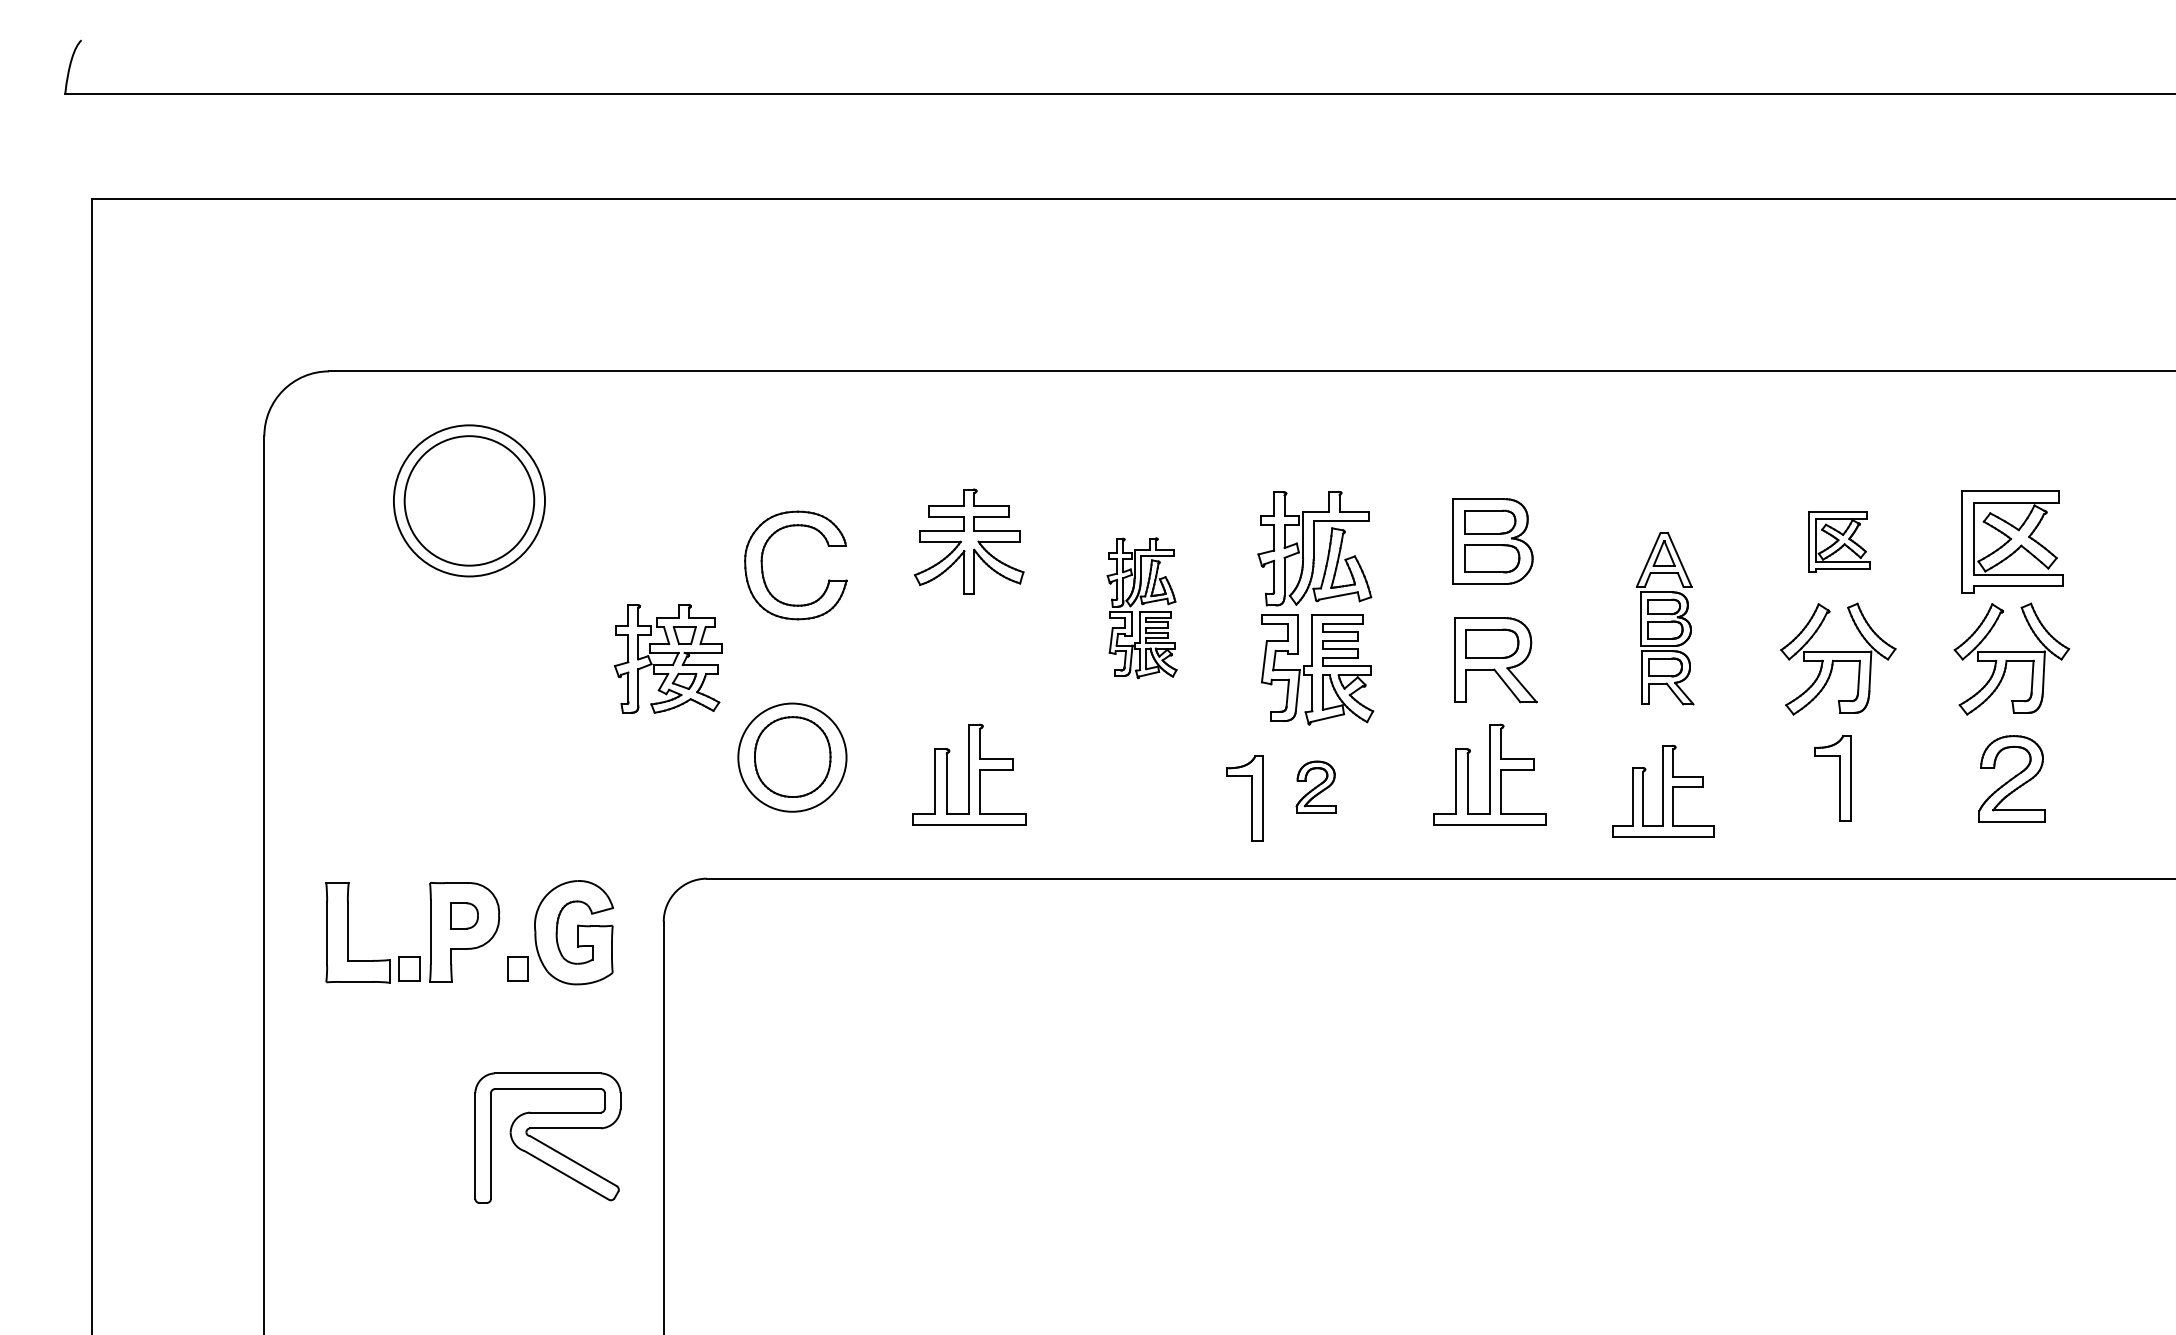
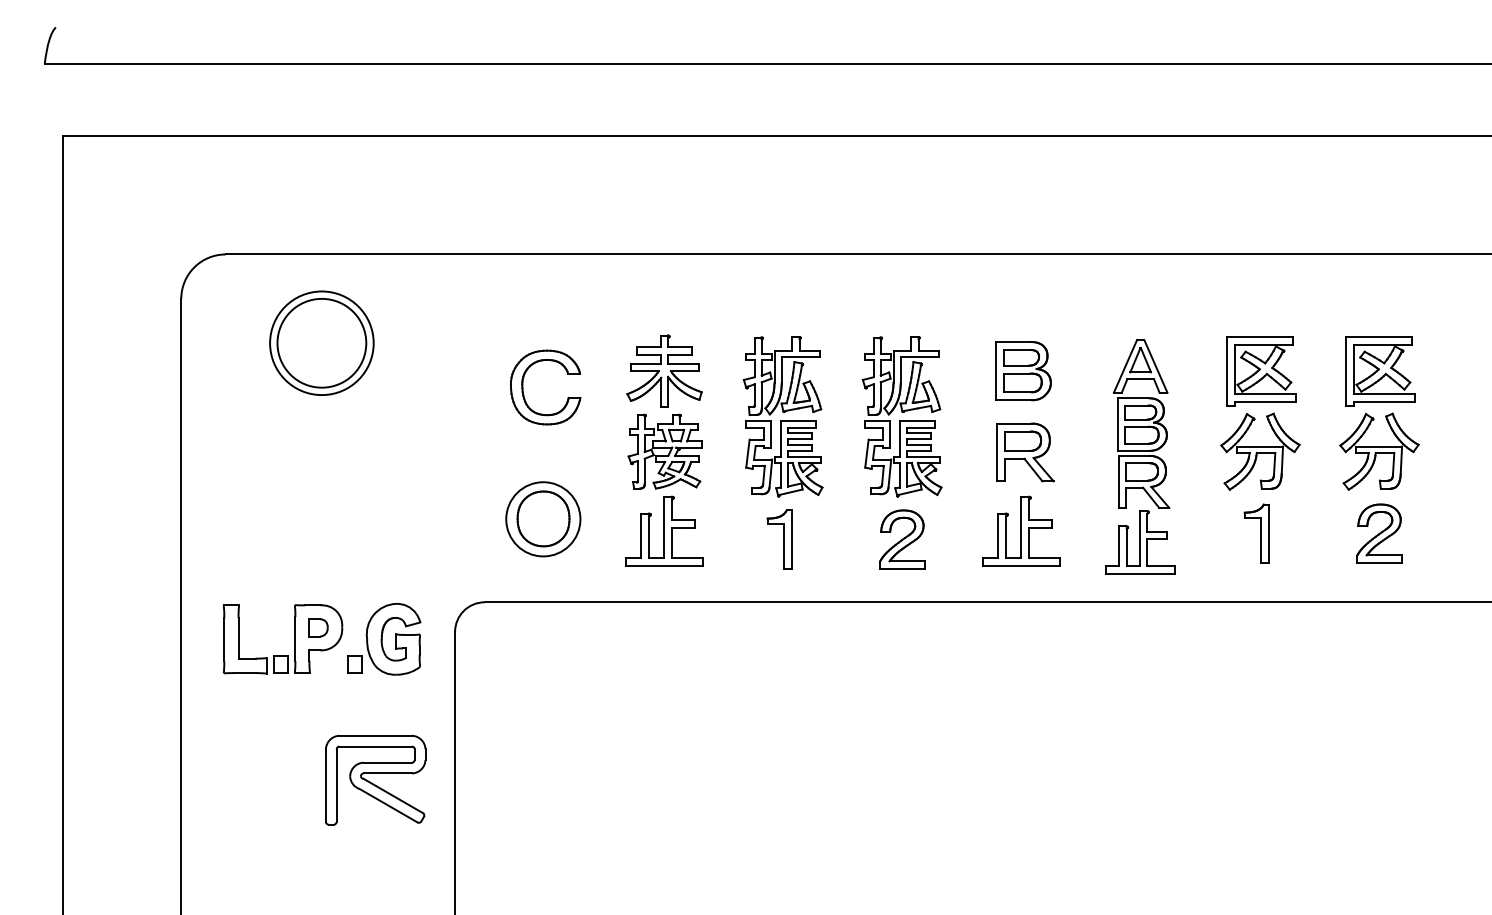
part: (1839, 542) -> (1261, 371), size x1.67
part: (1141, 607) -> (782, 416), size x1.67
part: (1664, 617) -> (1141, 423), size x1.43
part: (667, 658) -> (664, 451), moved
part: (1316, 787) -> (902, 539), size x1.67
part: (1244, 798) -> (779, 539), moved

